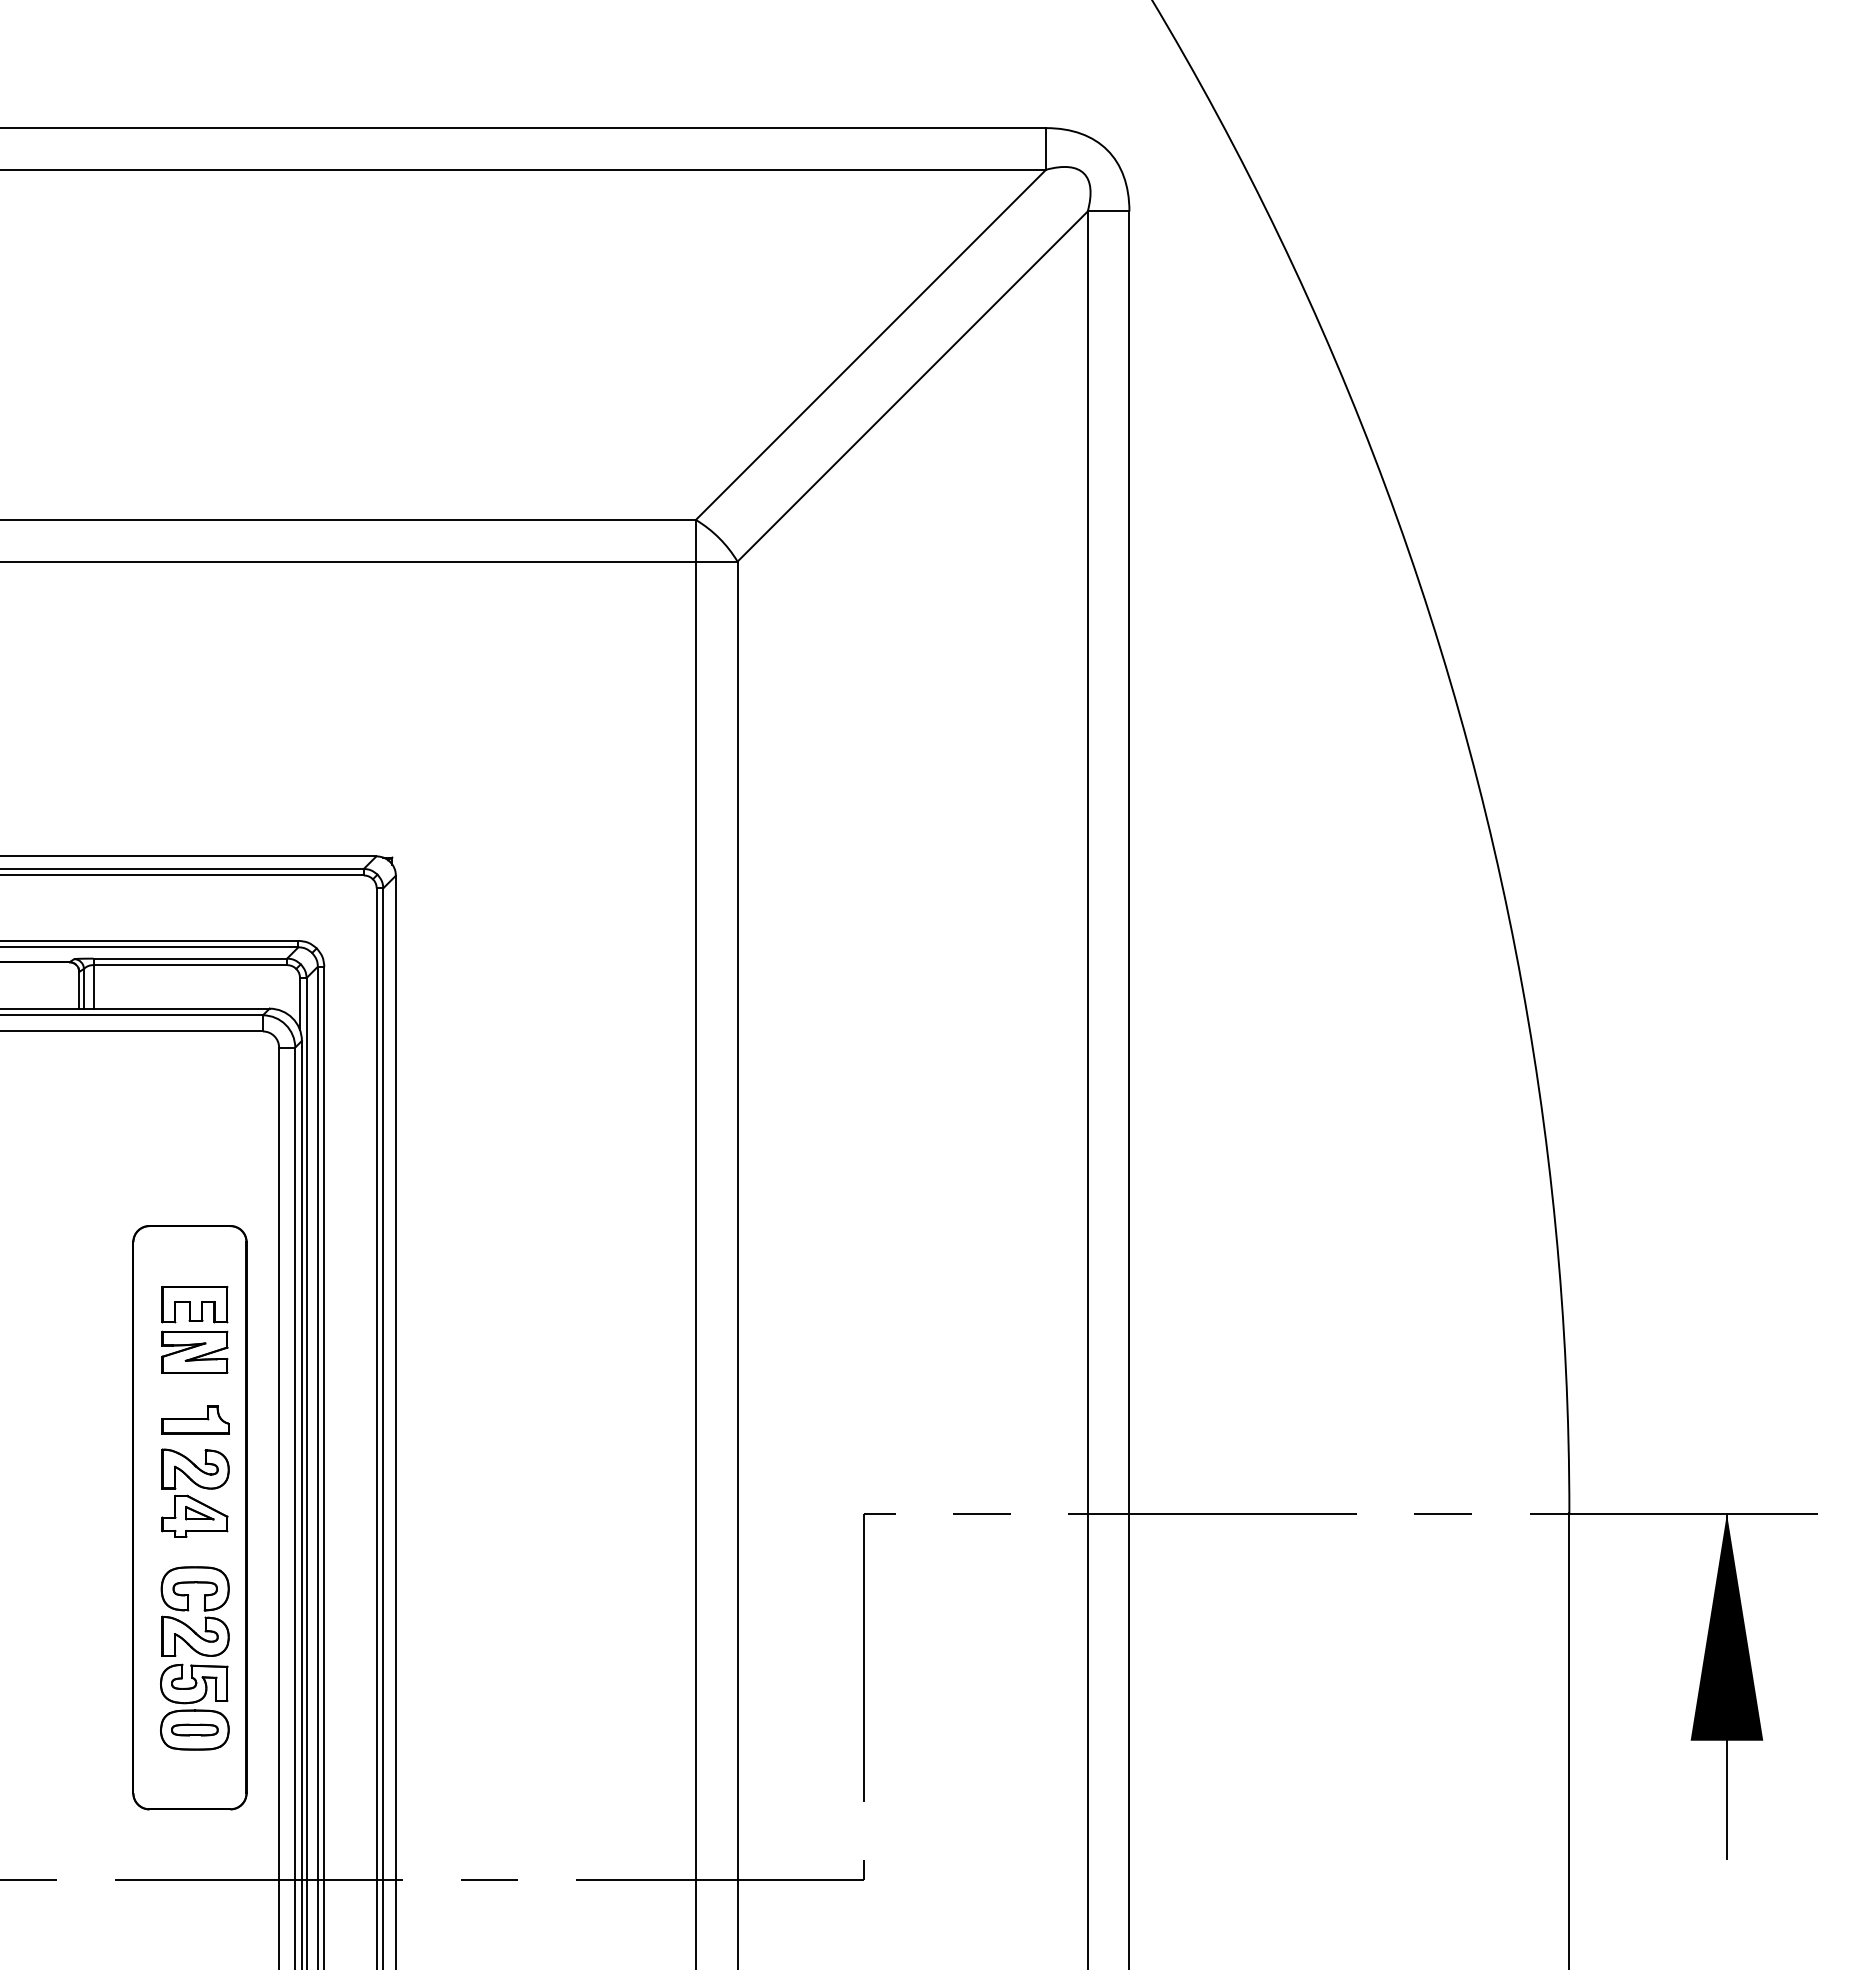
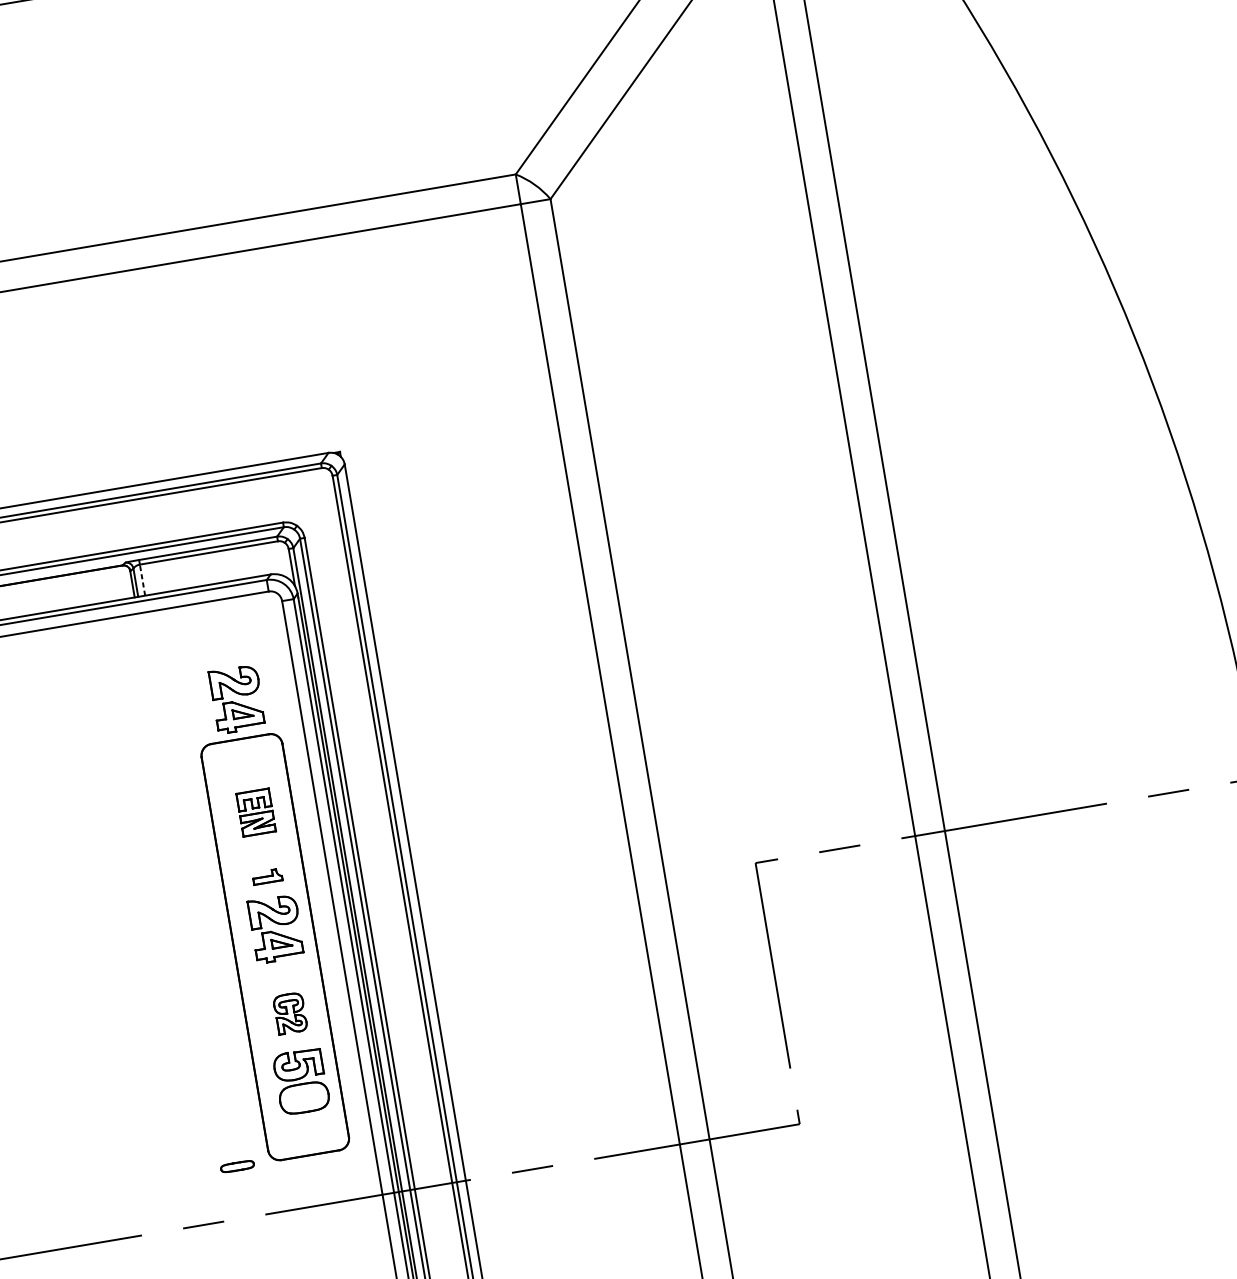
line: (93, 986) -> (142, 579), solid -> dashed
part: (195, 1170) -> (237, 698), added
part: (194, 1329) -> (255, 812), size x0.7
part: (195, 1419) -> (267, 876), size x0.6
part: (194, 1611) -> (289, 1013), size x0.6
part: (194, 1729) -> (237, 1166), moved

